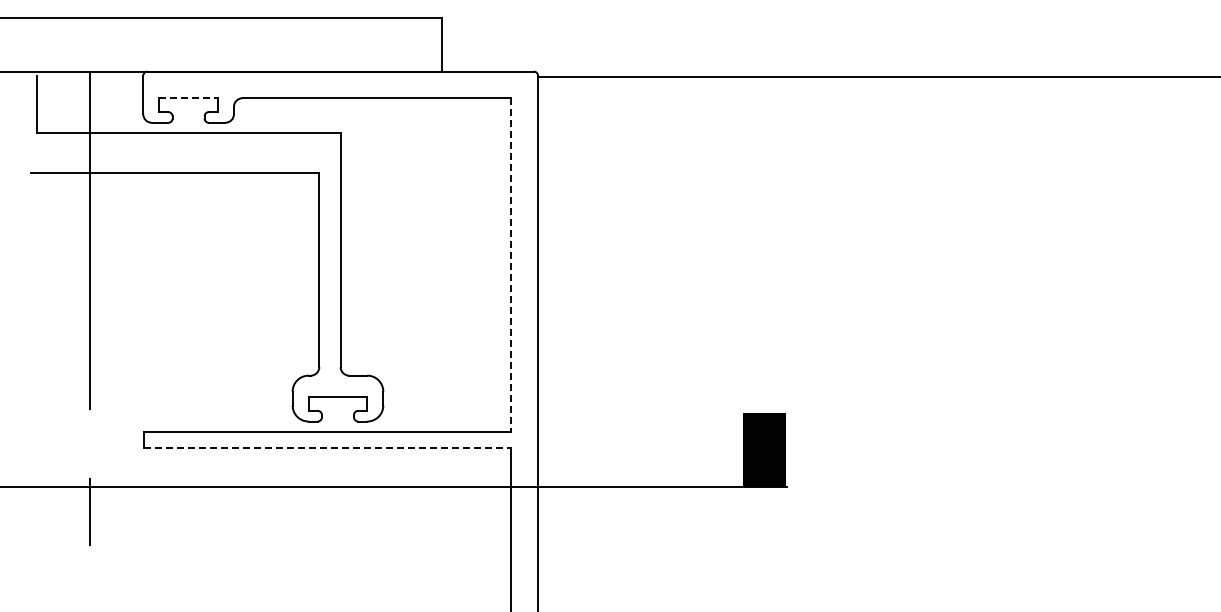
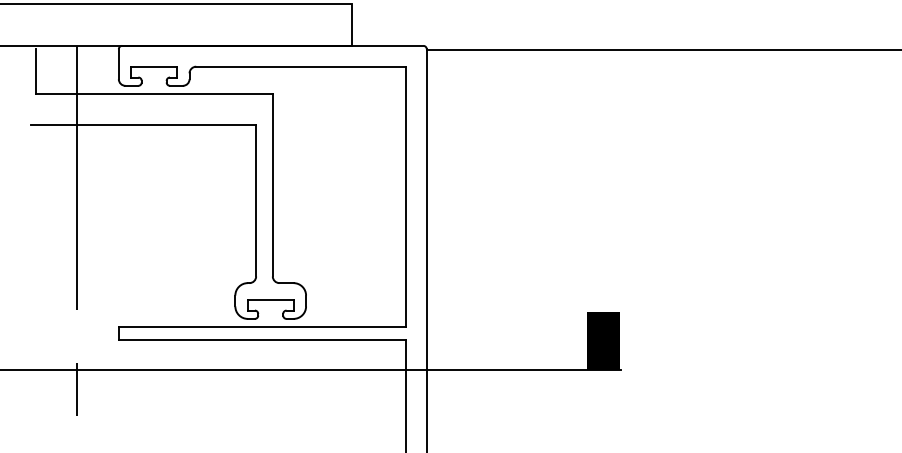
line: (189, 98) -> (154, 66), dashed -> solid
line: (511, 265) -> (406, 197), dashed -> solid
line: (327, 448) -> (262, 339), dashed -> solid

